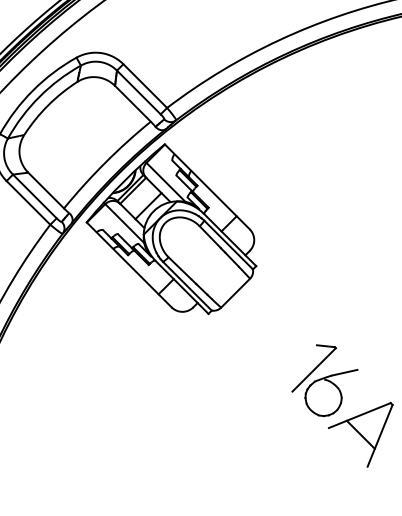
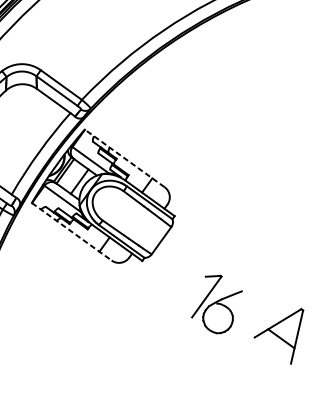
line: (206, 186) -> (124, 158), solid -> dashed
line: (129, 265) -> (72, 232), solid -> dashed
part: (324, 380) -> (216, 304), moved

